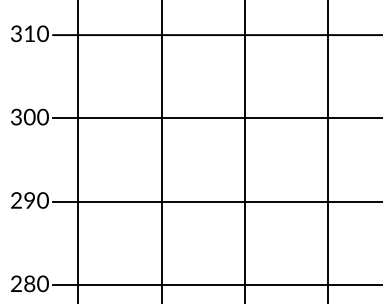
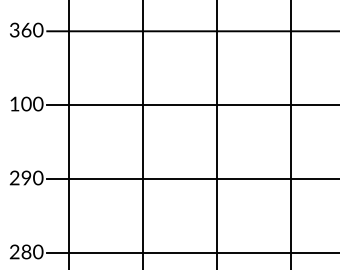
text: (29, 33) -> (26, 29), 310 -> 360
text: (16, 116) -> (14, 103), 300 -> 100

